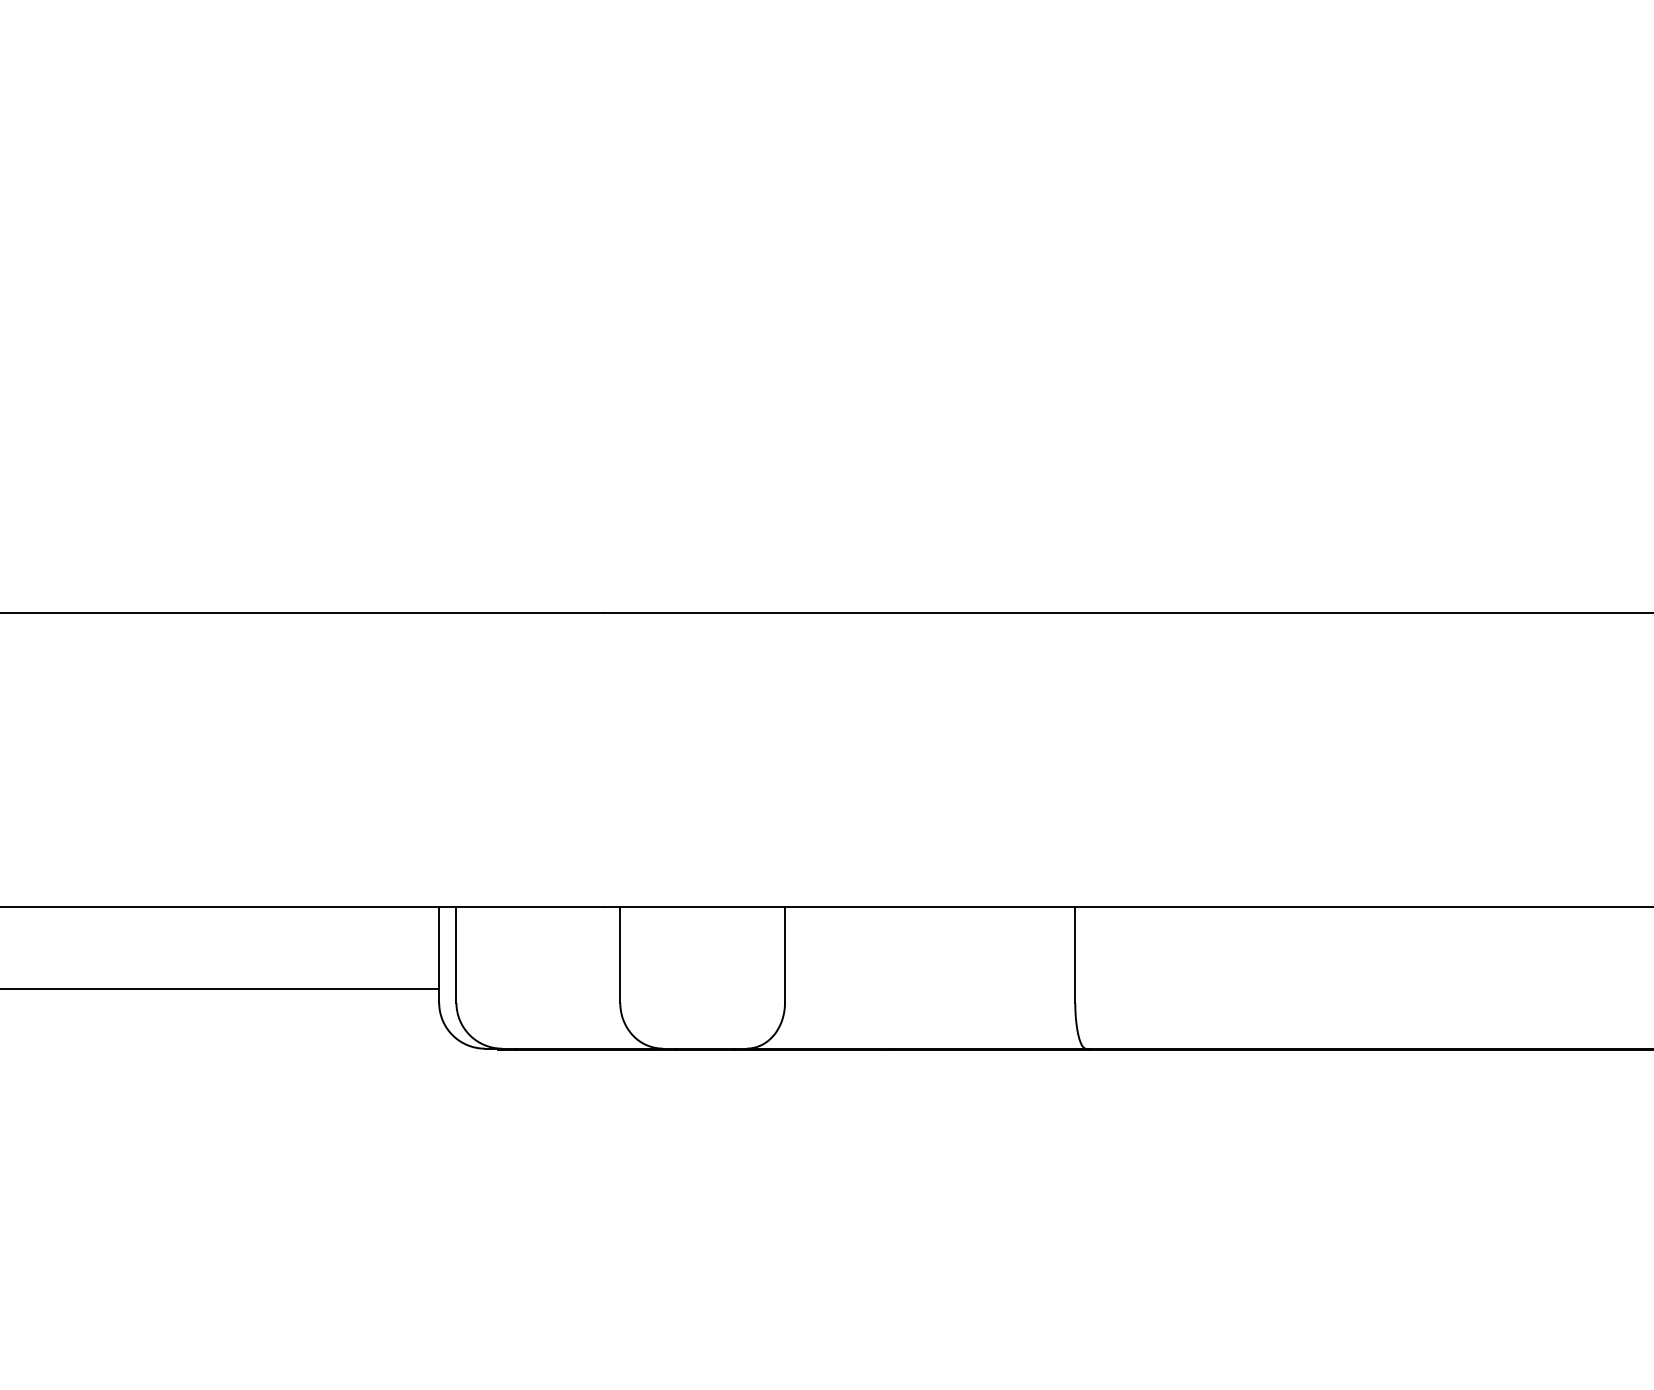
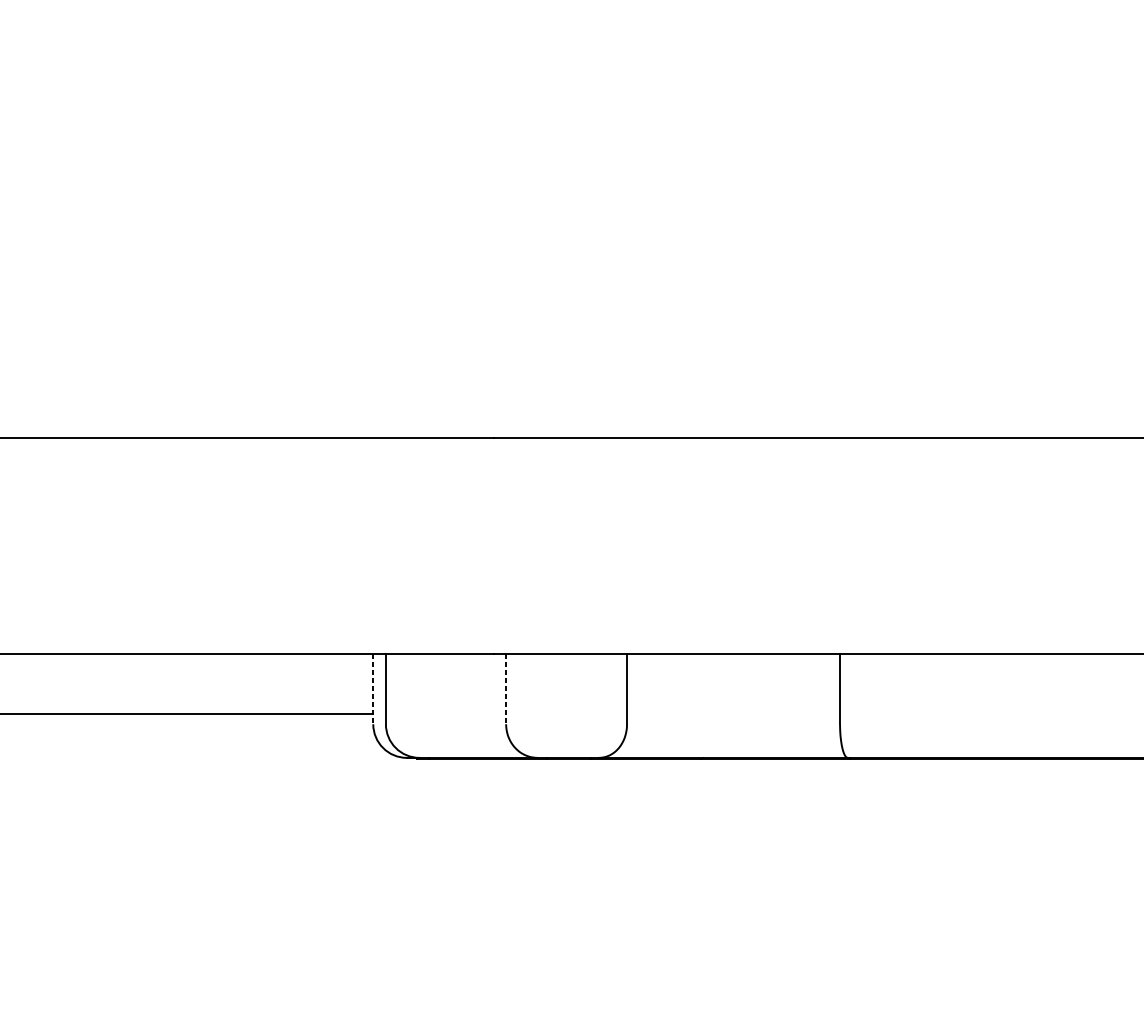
line: (439, 955) -> (373, 689), solid -> dashed
line: (620, 955) -> (506, 689), solid -> dashed

